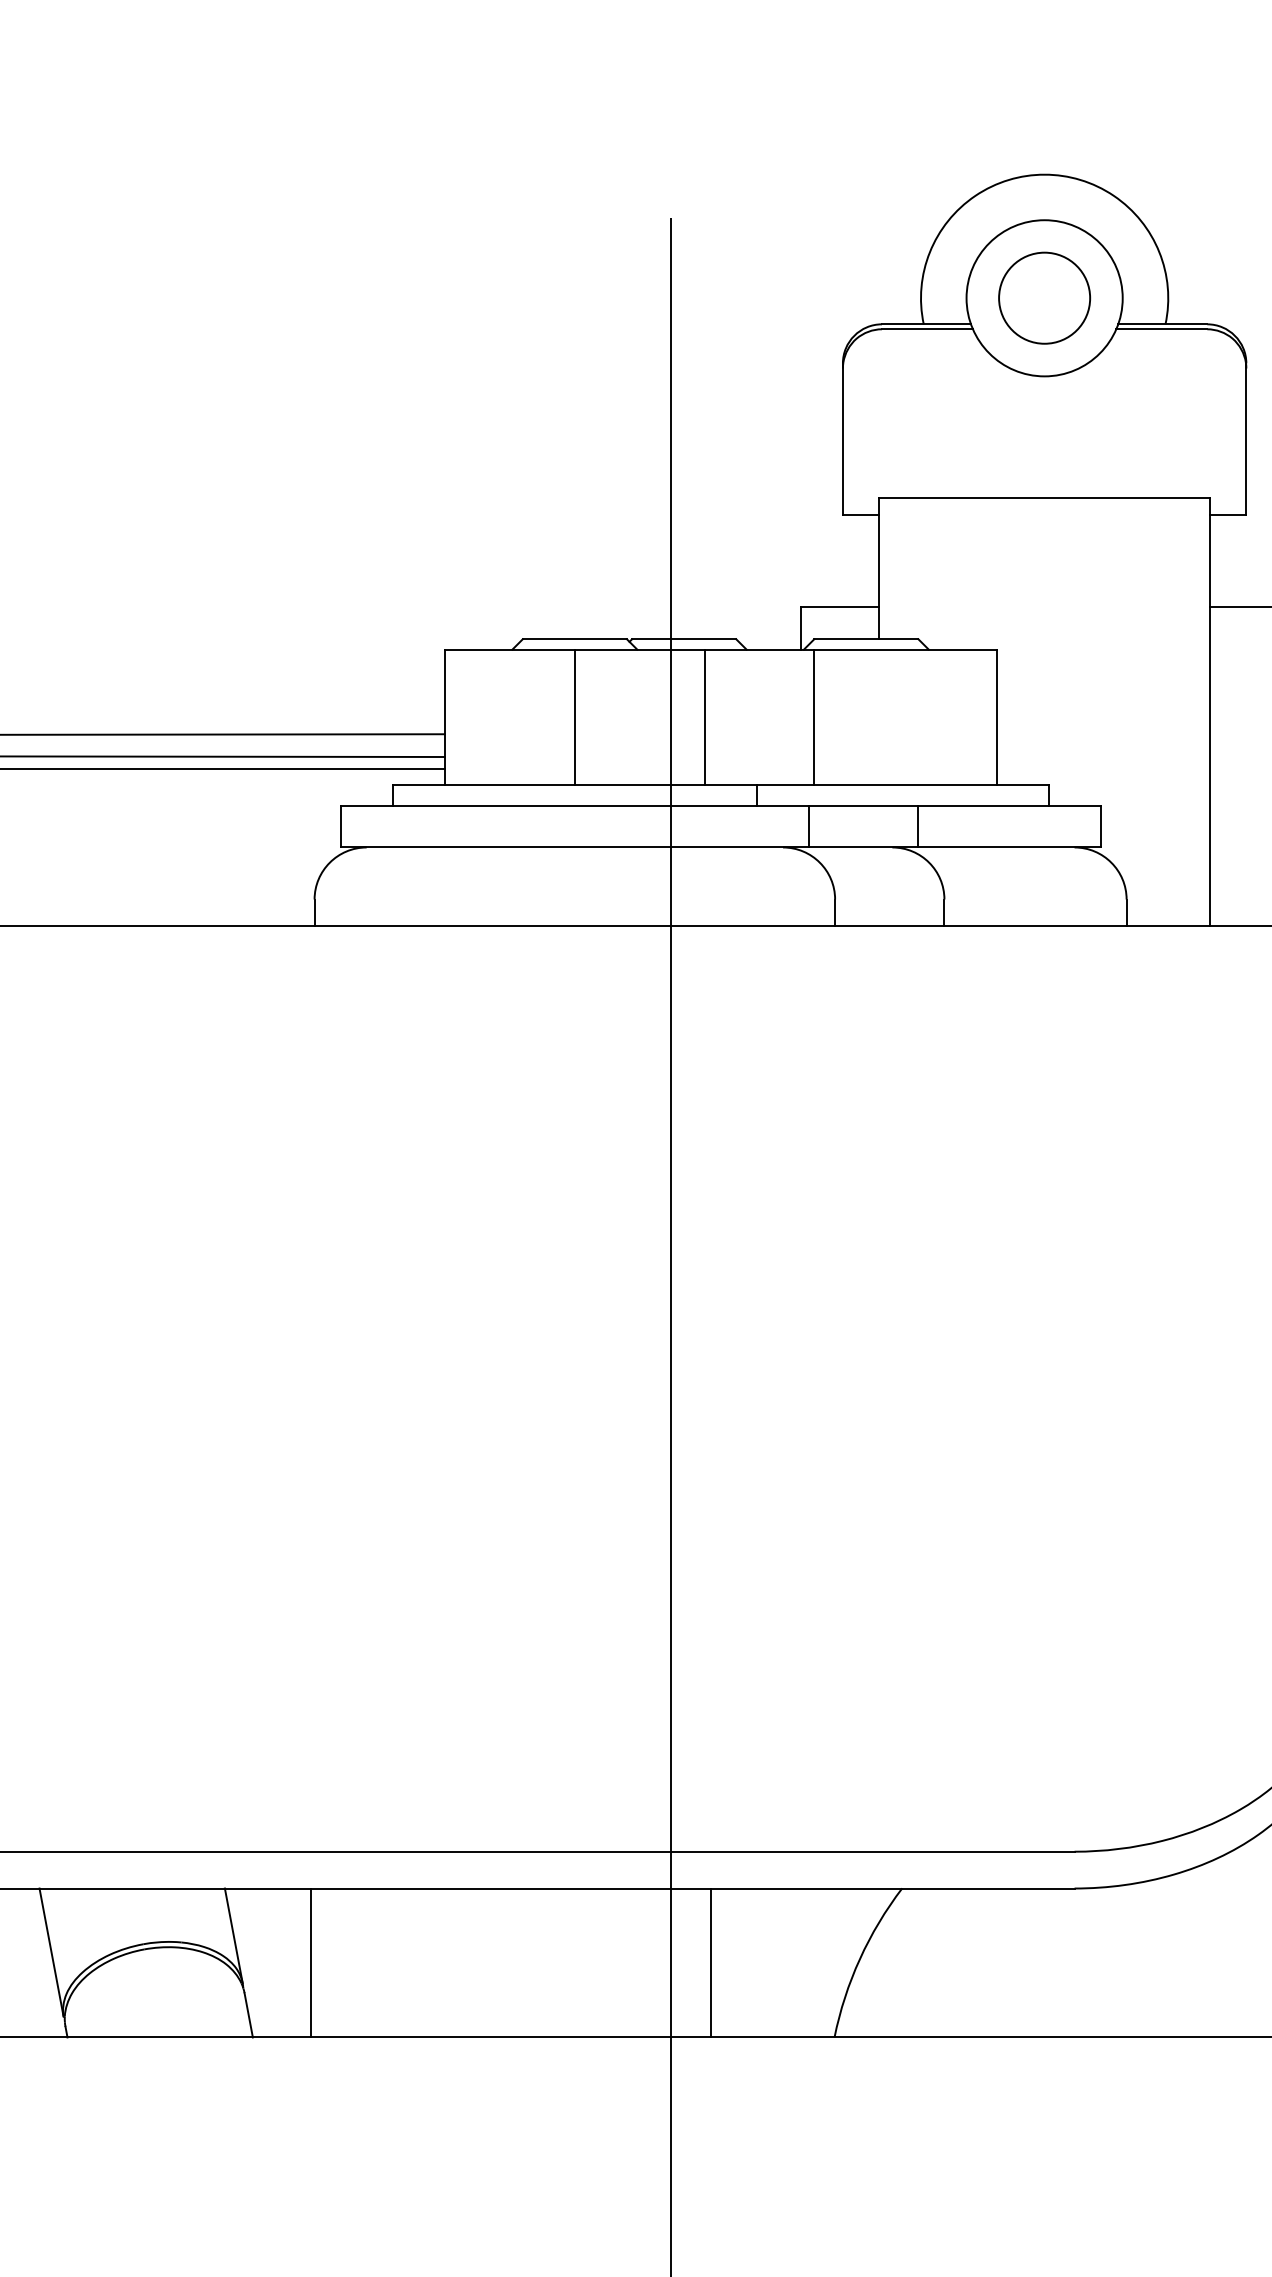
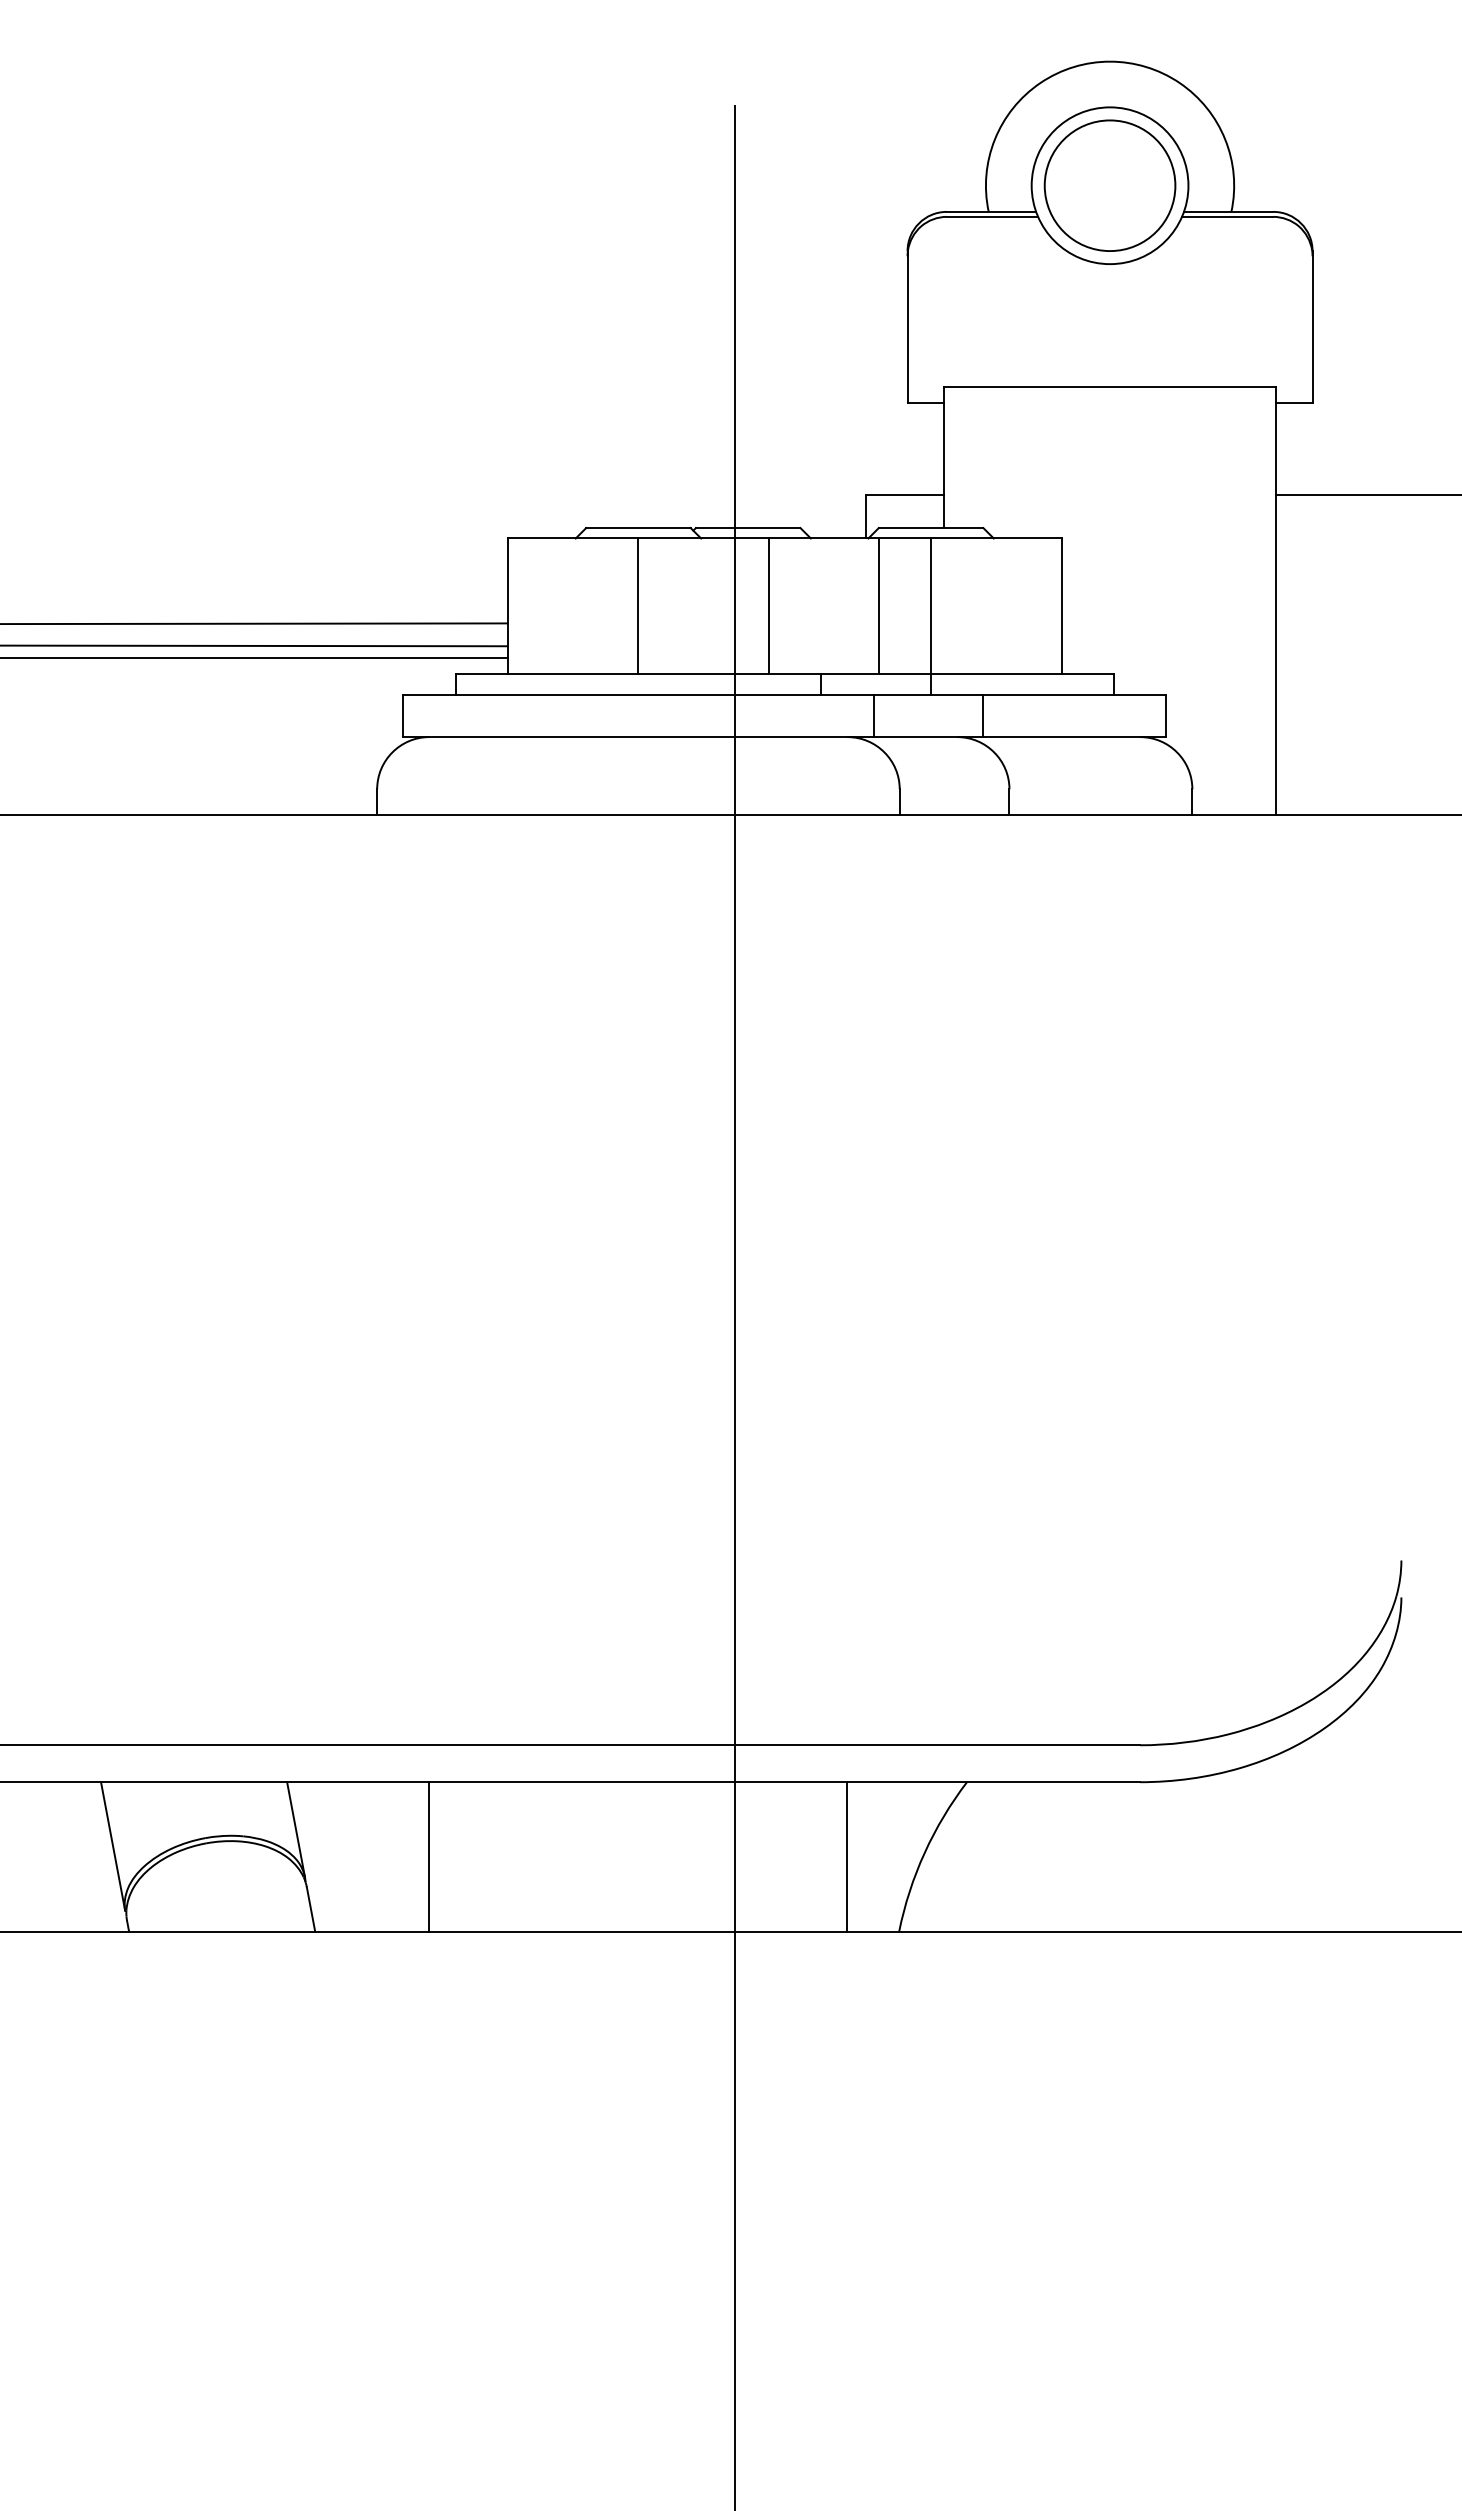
circle: (1044, 298) -> (1109, 185), size x1.43
line: (866, 727) -> (931, 616), added
line: (310, 1962) -> (429, 1856), moved
line: (711, 1962) -> (847, 1856), moved

